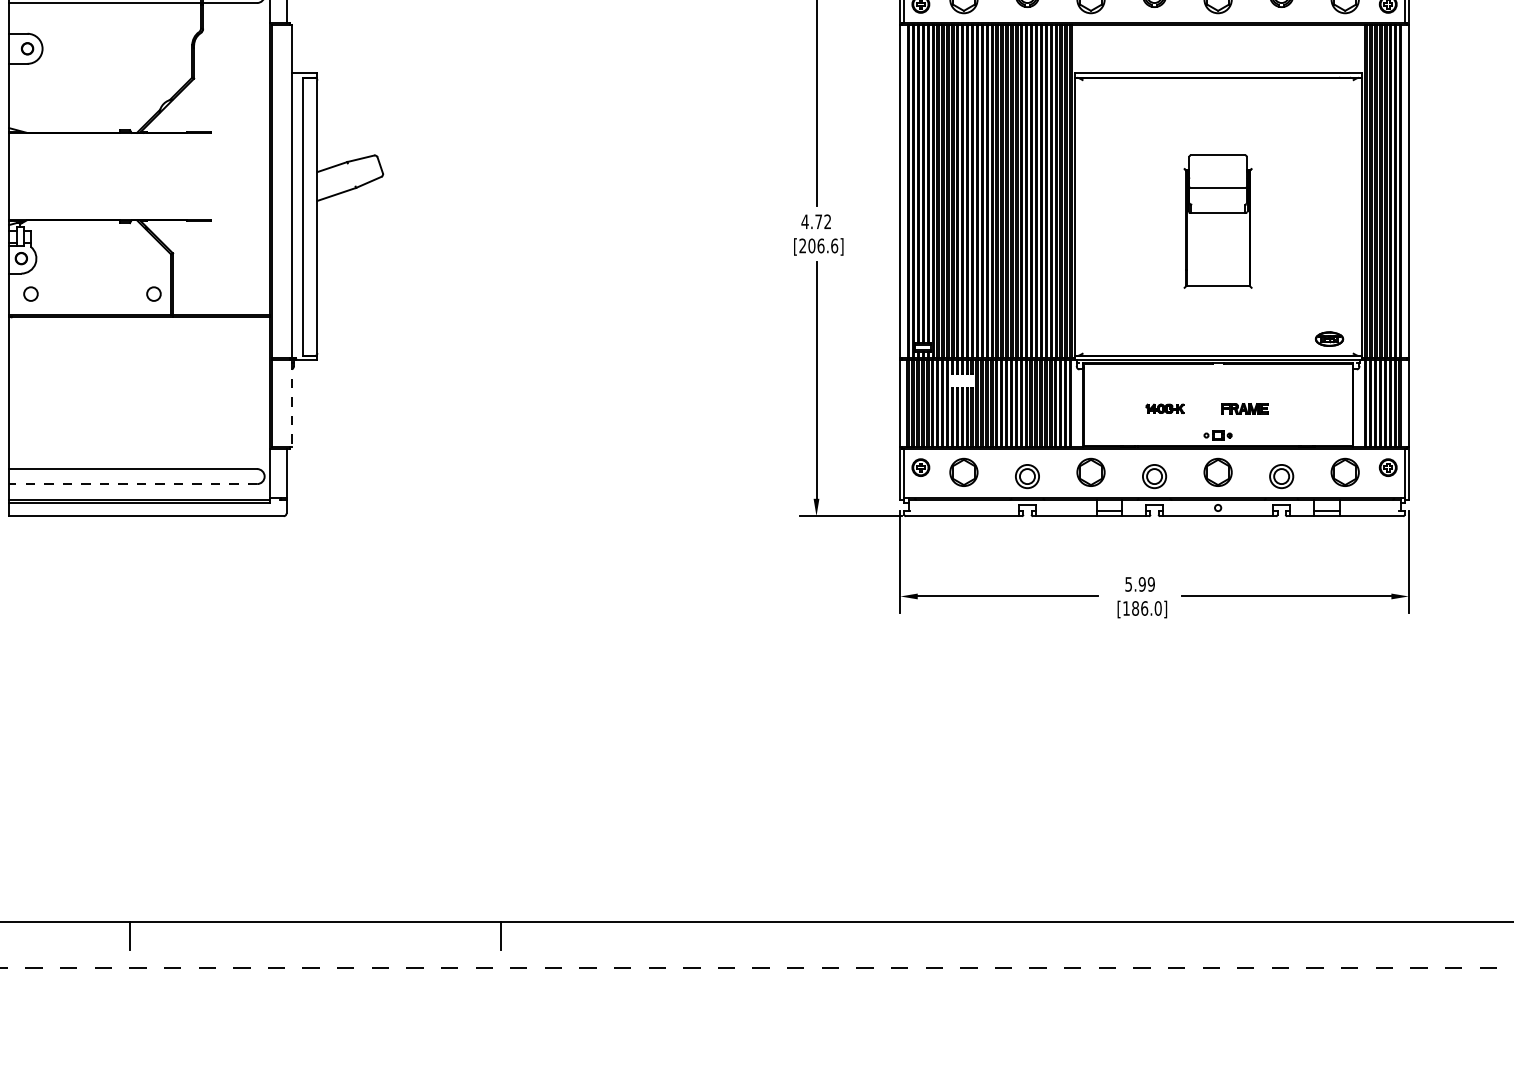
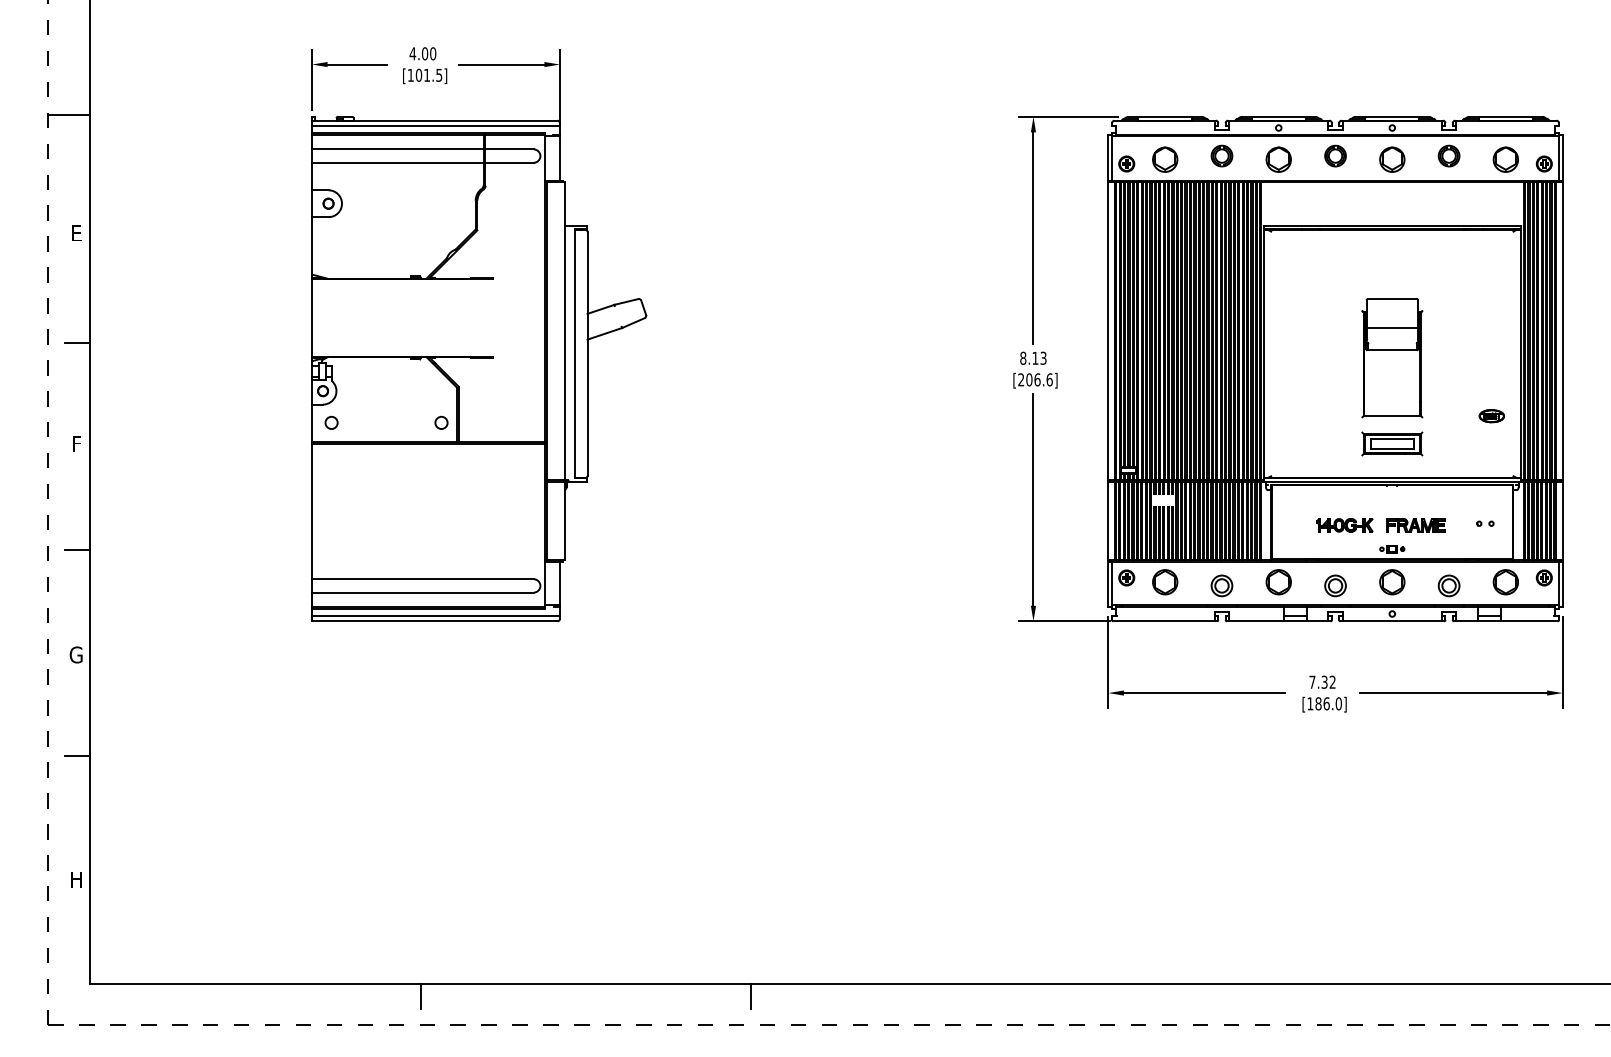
text: (816, 220) -> (1033, 357), 4.72 -> 8.13
part: (1218, 317) -> (1392, 443), added
part: (1329, 339) -> (1491, 416), moved
line: (291, 403) -> (564, 520), dashed -> solid
part: (1322, 406) -> (1485, 523), added
part: (1164, 408) -> (1344, 525), size x1.67
part: (1244, 408) -> (1415, 525), size x1.43
line: (132, 483) -> (422, 592), dashed -> solid
line: (147, 510) -> (435, 616), added
text: (1139, 583) -> (1322, 681), 5.99 -> 7.32

